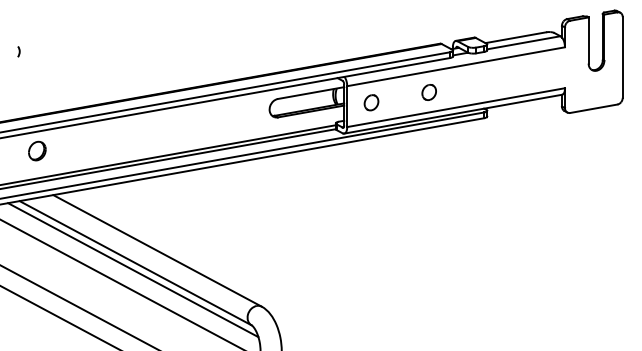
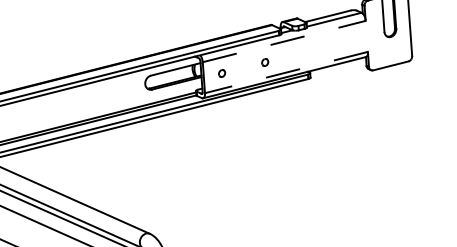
line: (456, 66) -> (284, 41), solid -> dashed
part: (428, 92) -> (264, 62), size x0.6
part: (371, 102) -> (222, 73), size x0.6
line: (456, 107) -> (286, 72), solid -> dashed

